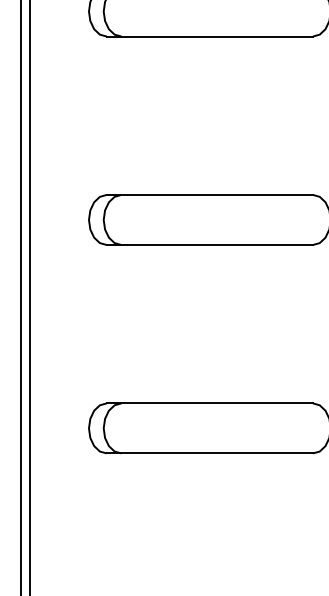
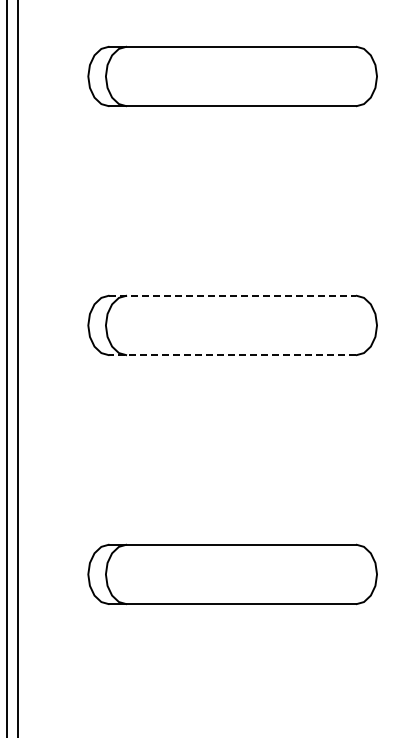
line: (210, 194) -> (233, 295), solid -> dashed
line: (209, 245) -> (232, 355), solid -> dashed

